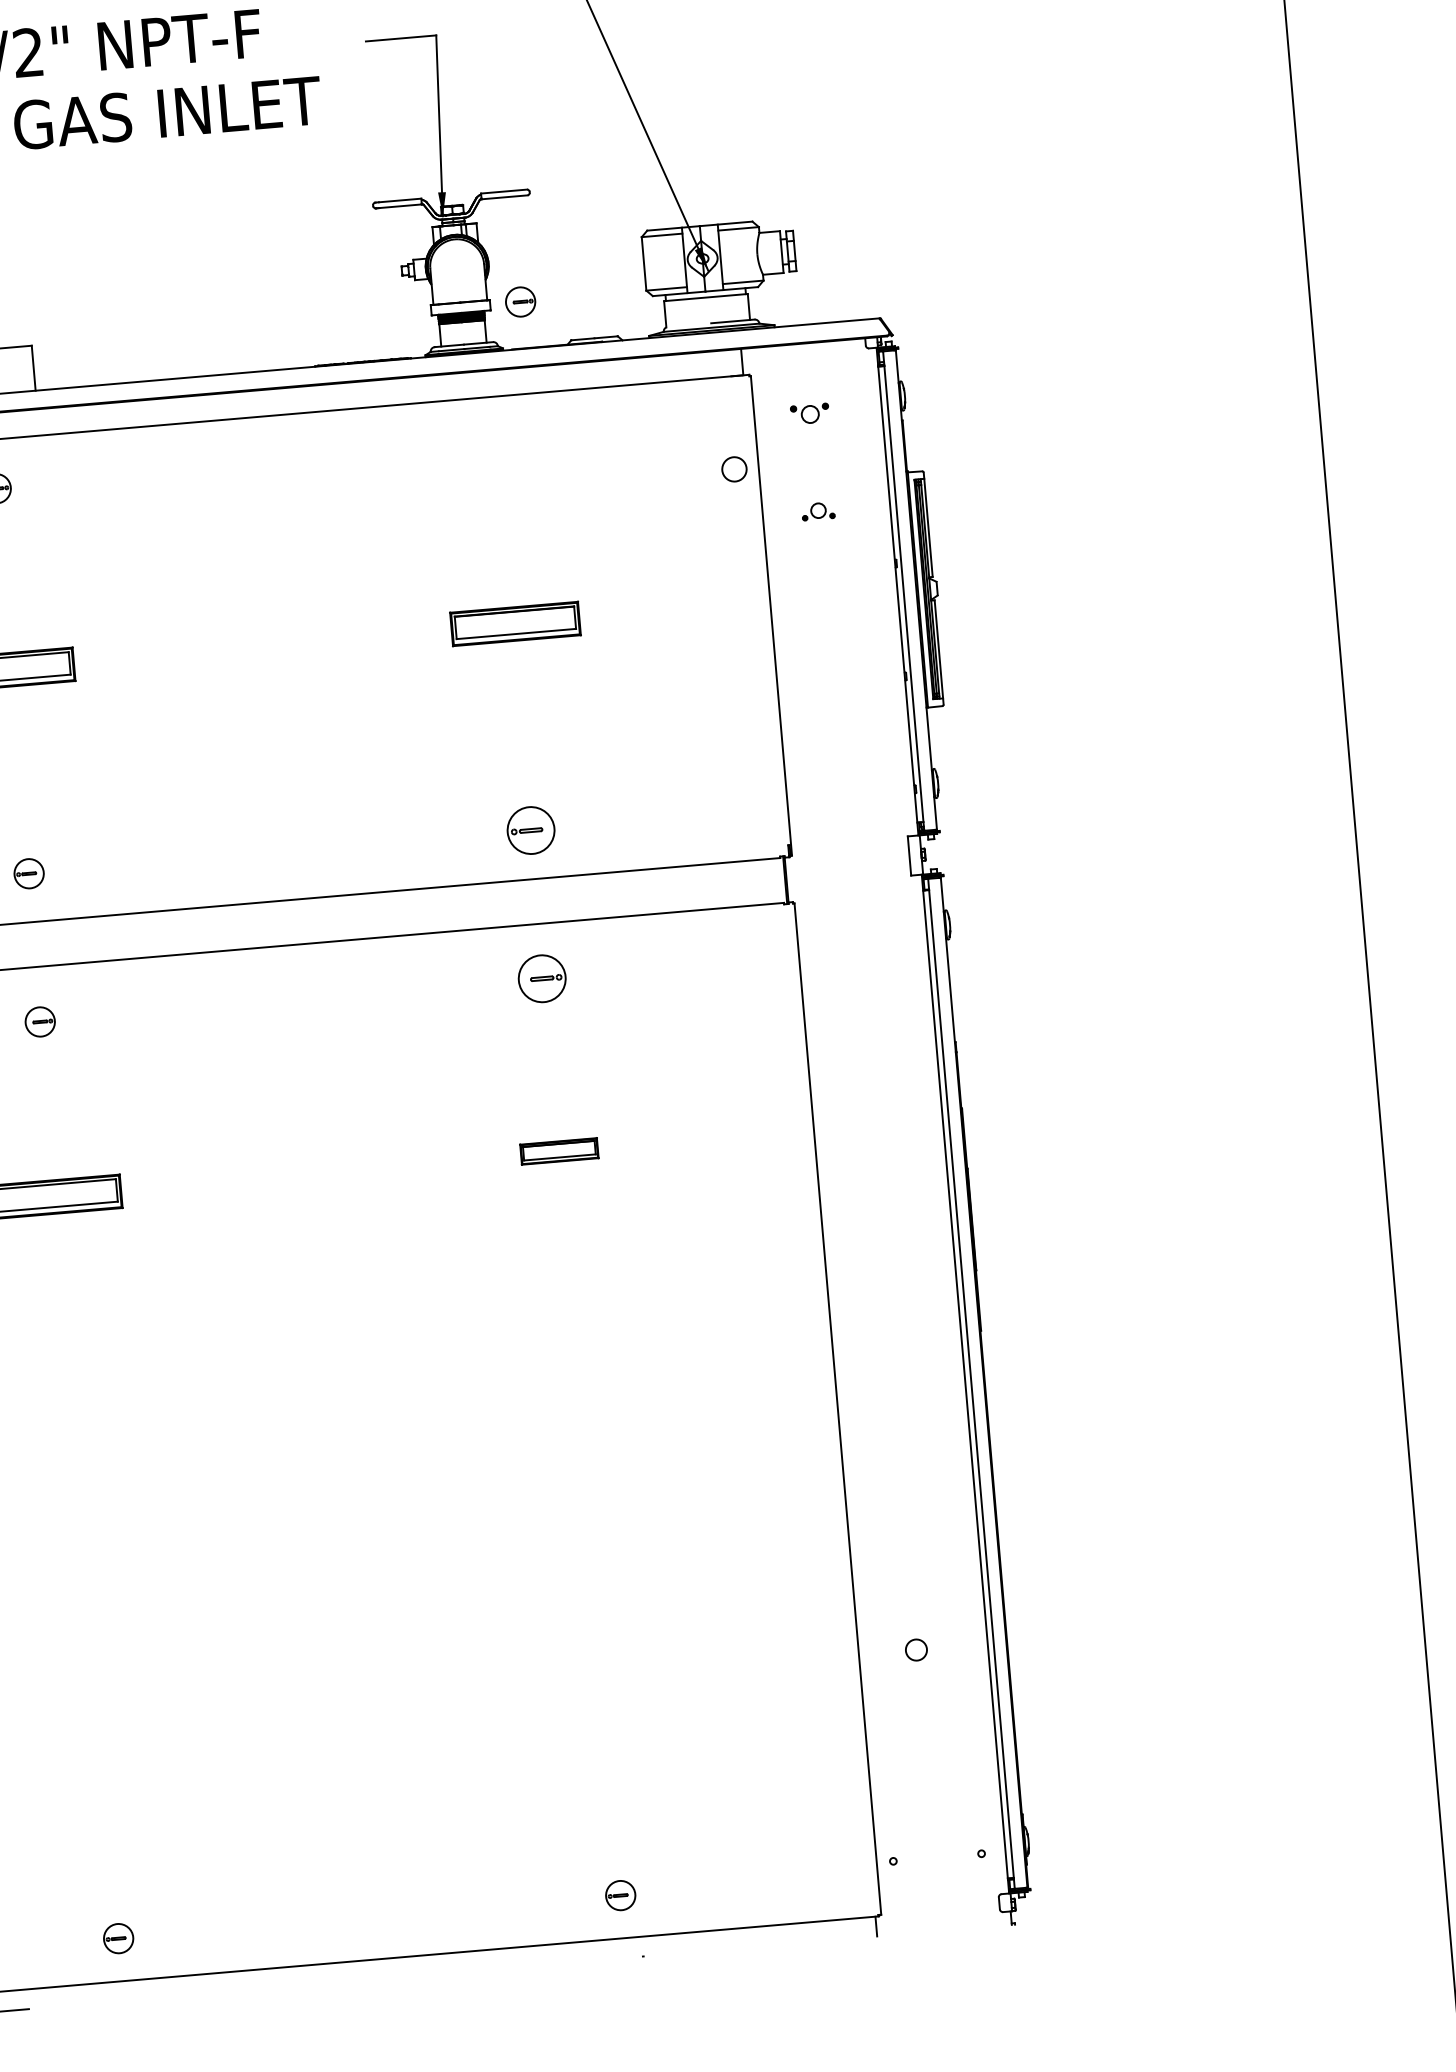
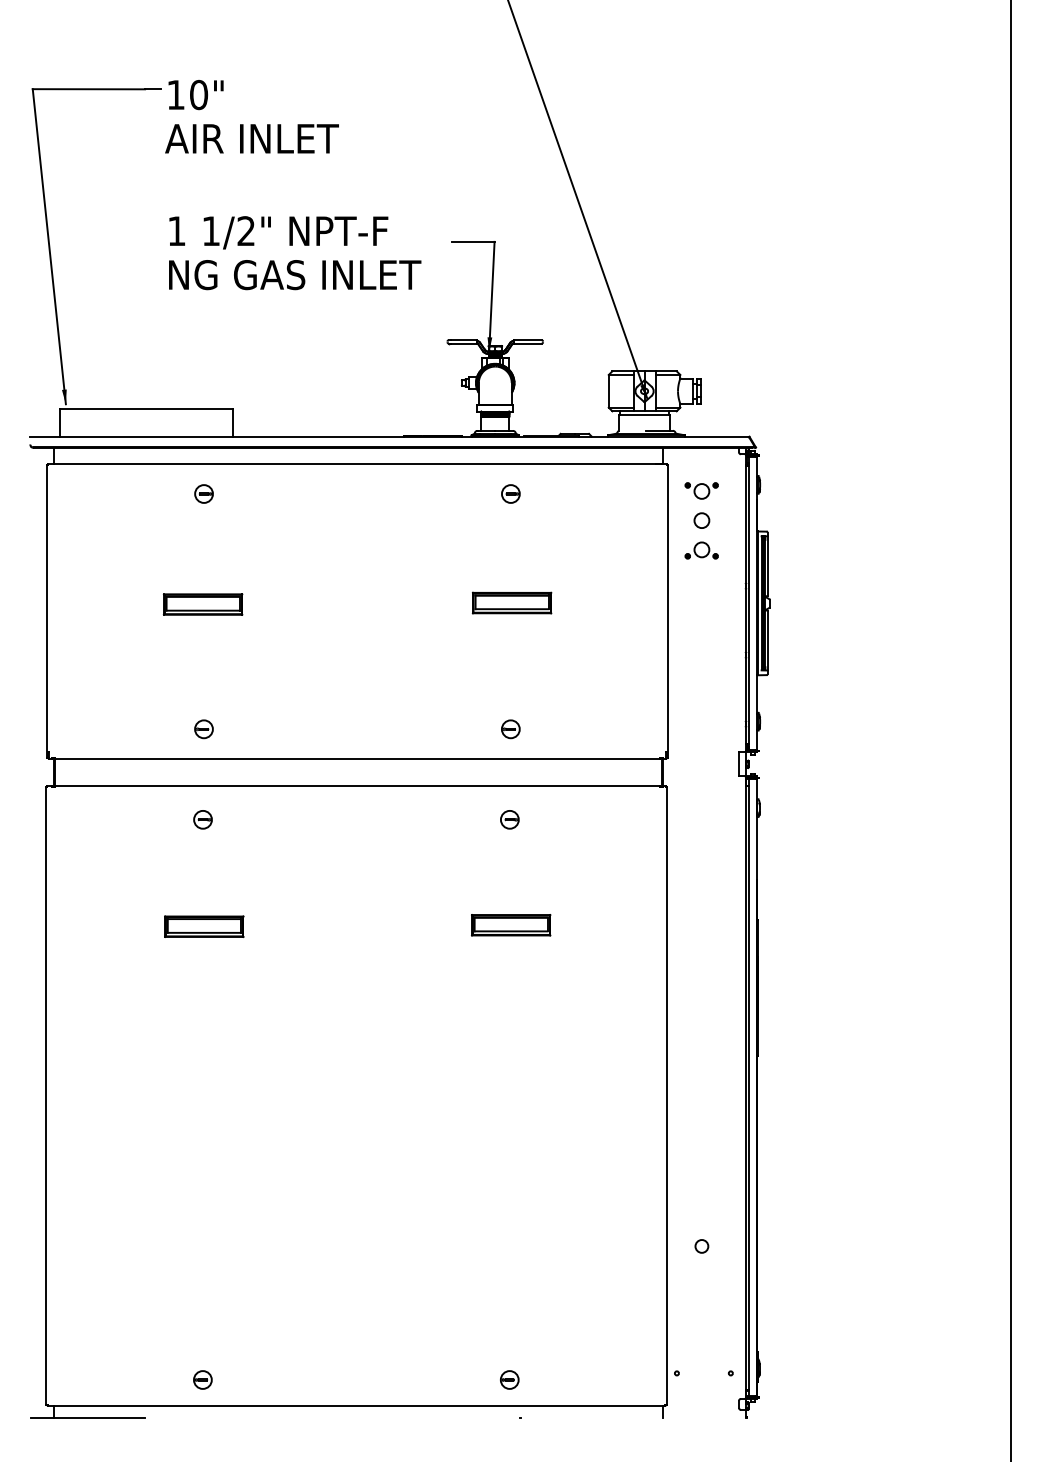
part: (519, 301) -> (510, 493), moved
part: (809, 413) -> (701, 490), size x1.43
circle: (733, 469) -> (701, 520), moved
part: (818, 511) -> (701, 550), size x1.67
part: (530, 831) -> (510, 729), size x0.62
part: (541, 978) -> (509, 819), size x0.62
part: (559, 1151) -> (511, 925), size x1.67

